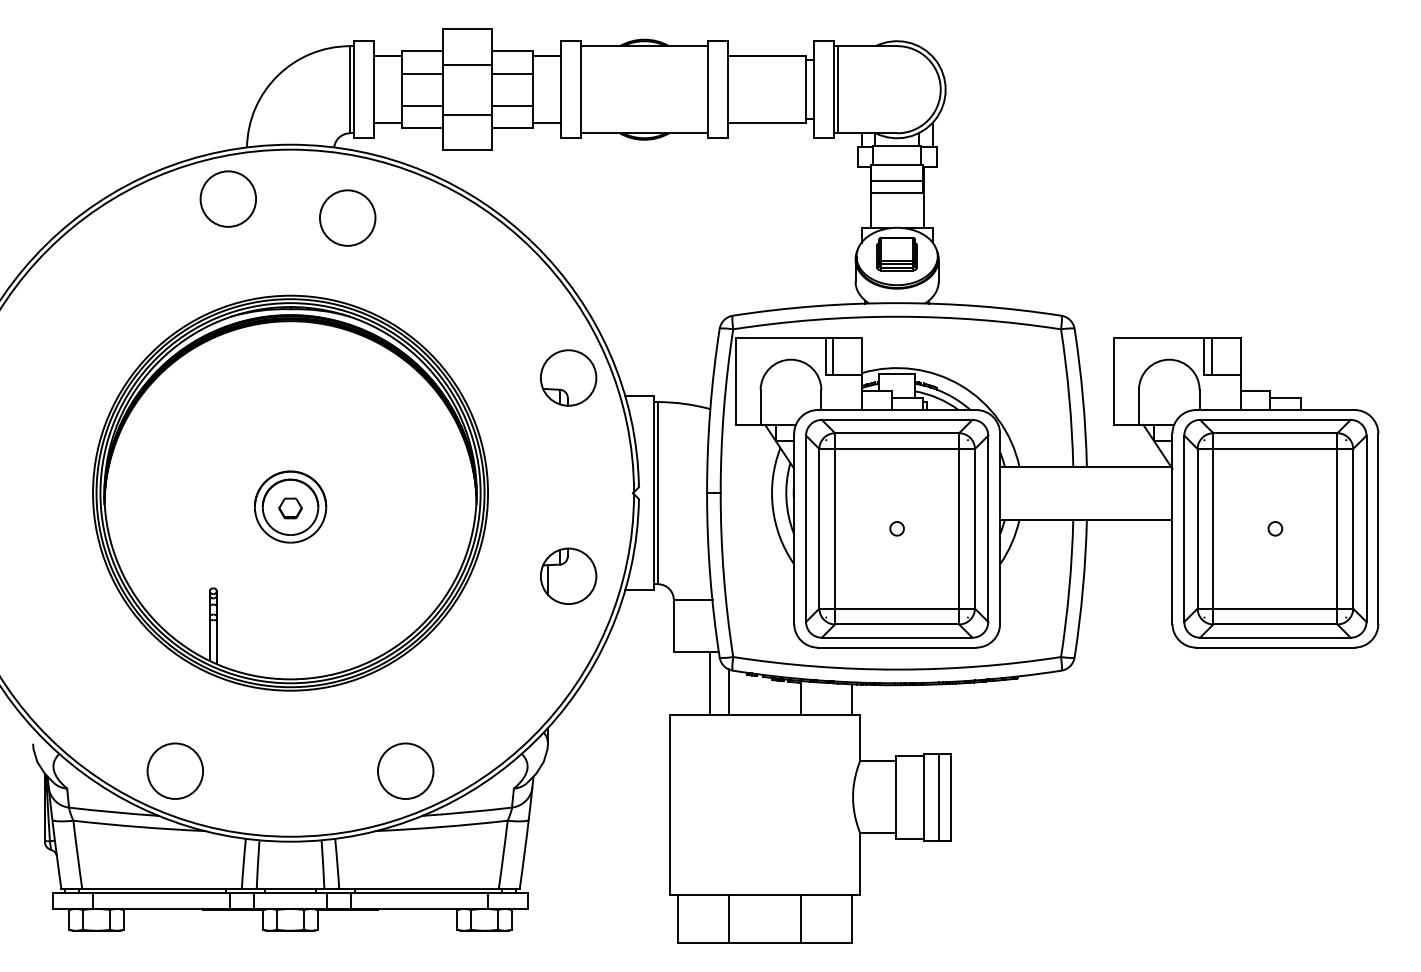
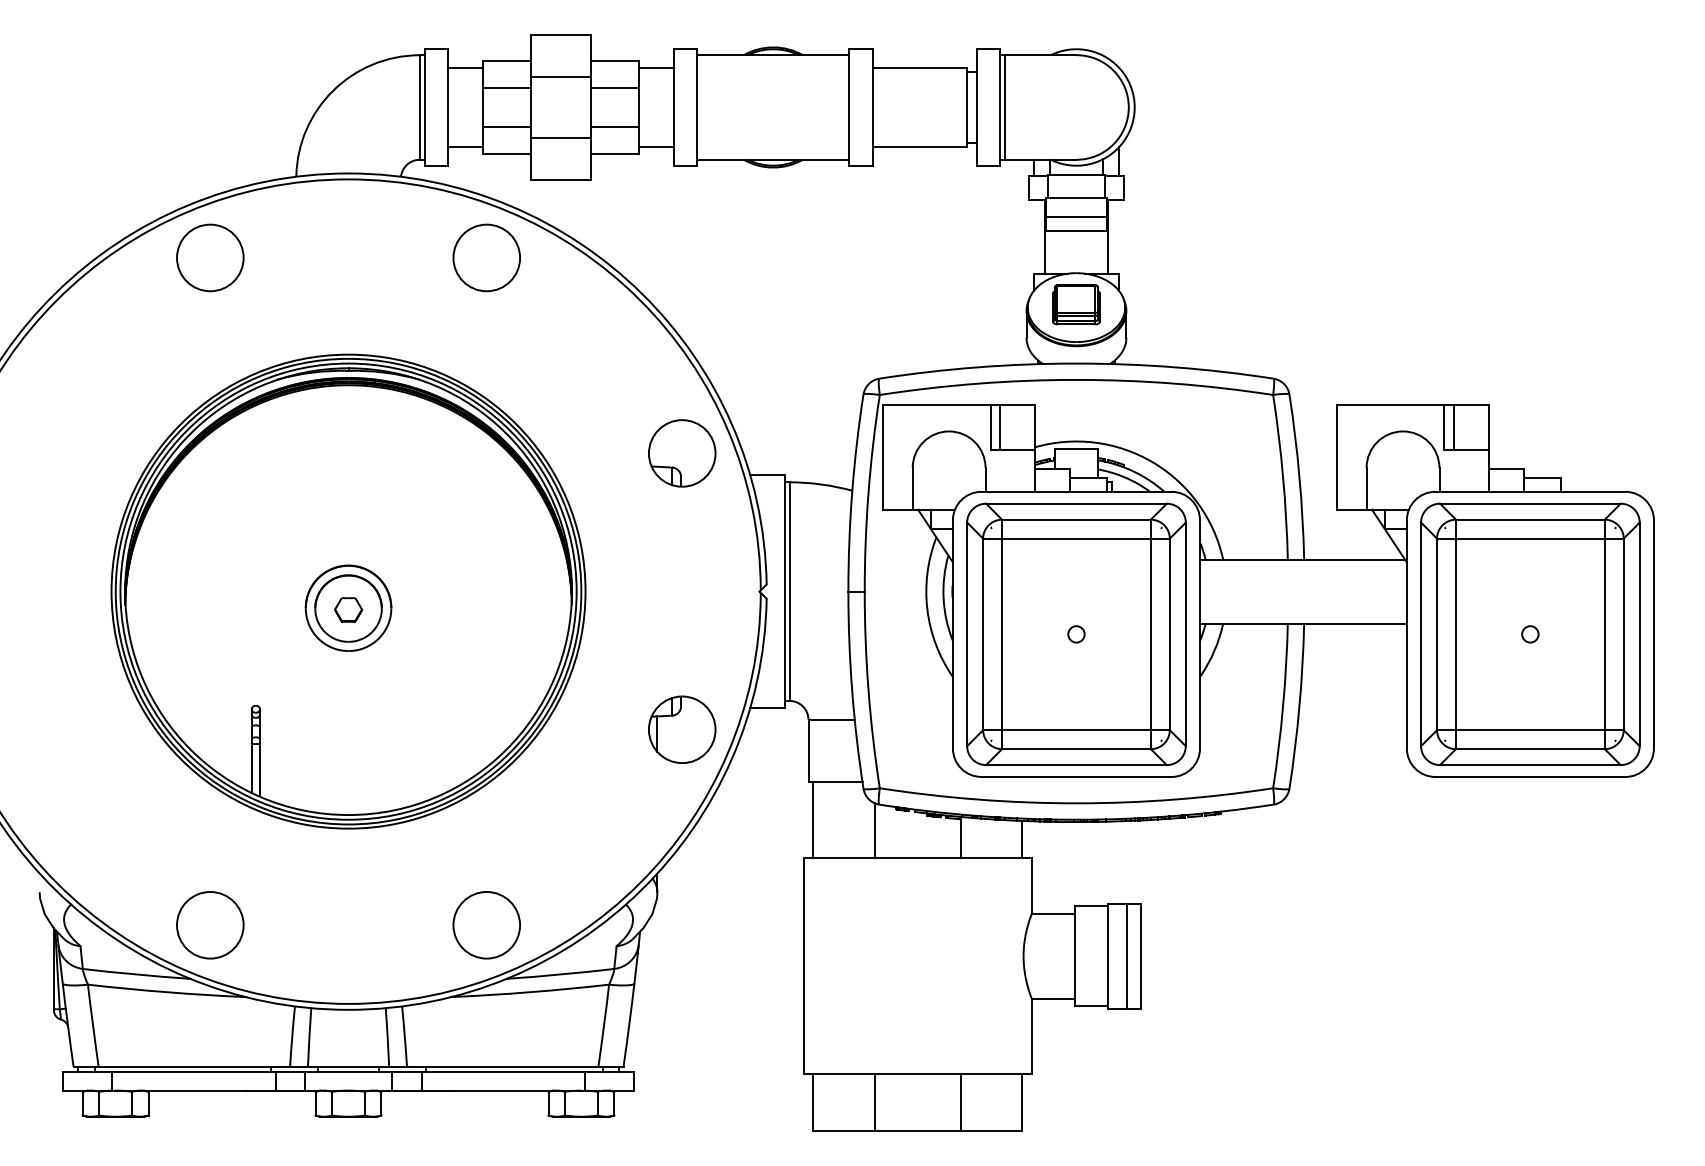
circle: (227, 198) -> (209, 257), moved
circle: (347, 217) -> (486, 257), moved
part: (568, 575) -> (682, 728), moved
line: (709, 682) -> (812, 818), moved

